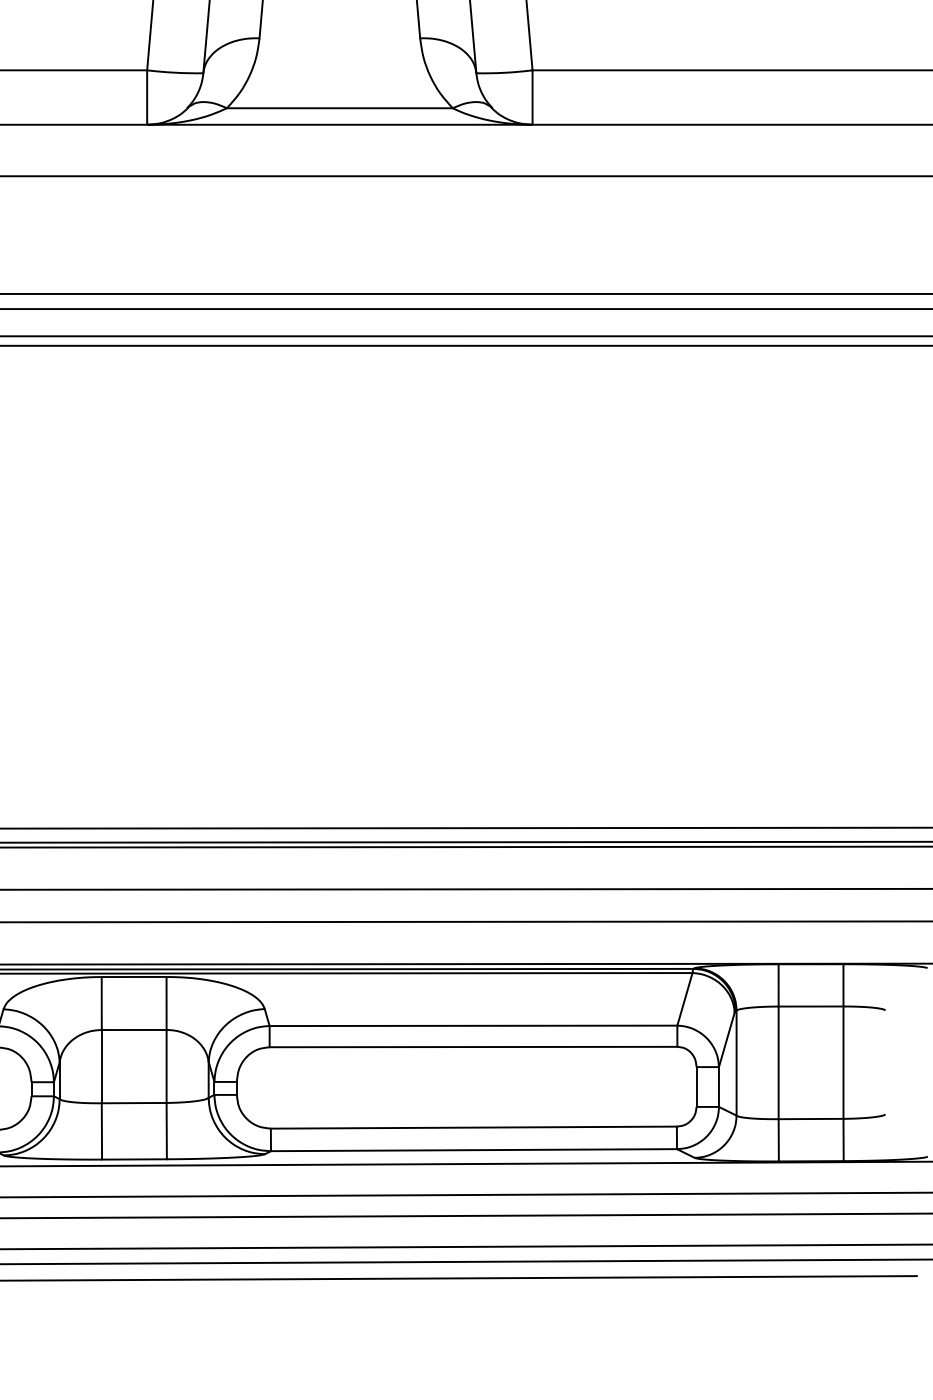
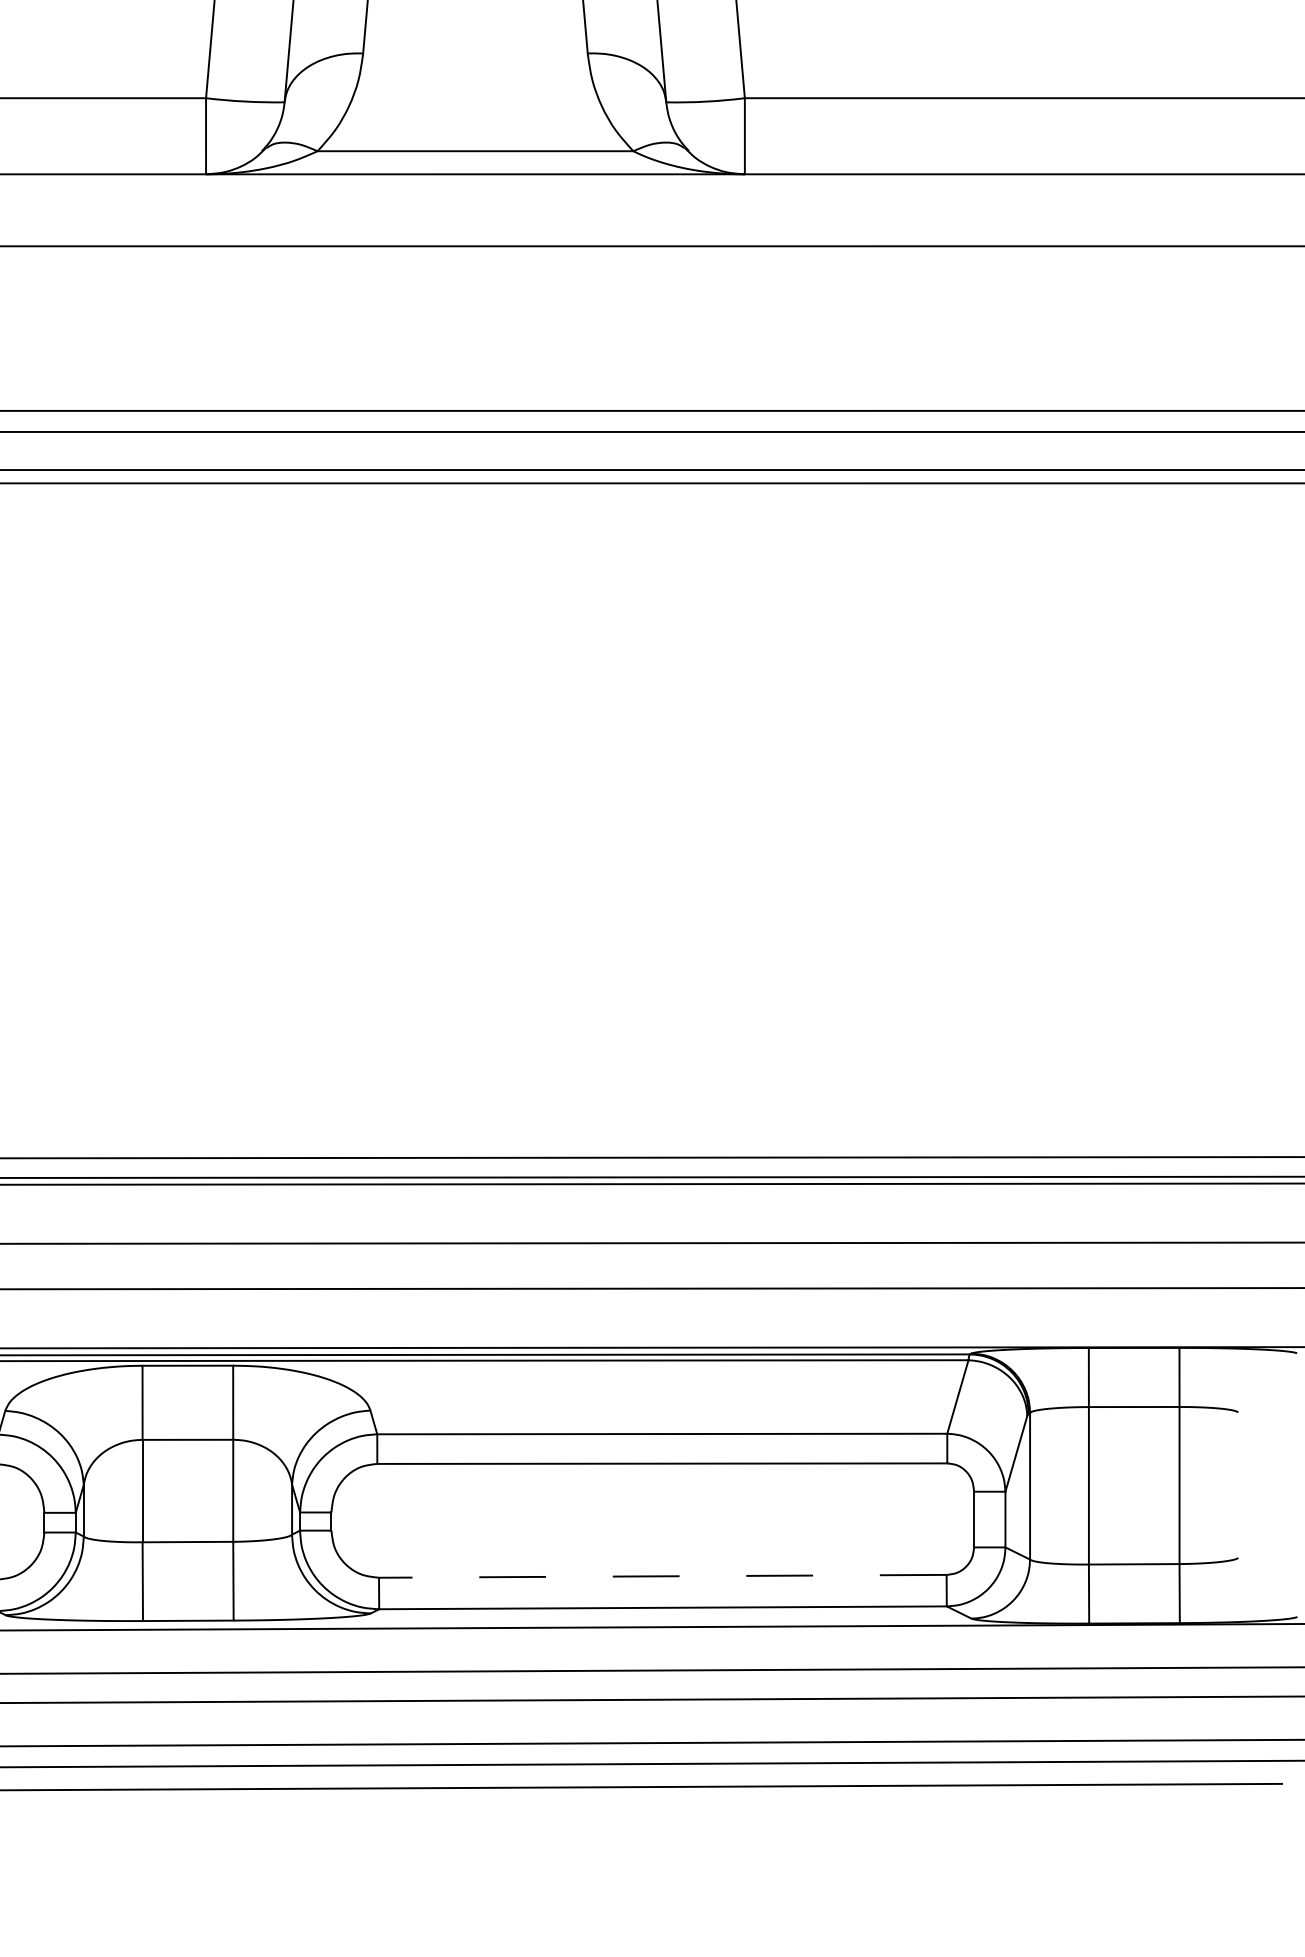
line: (473, 1127) -> (662, 1576), solid -> dashed

